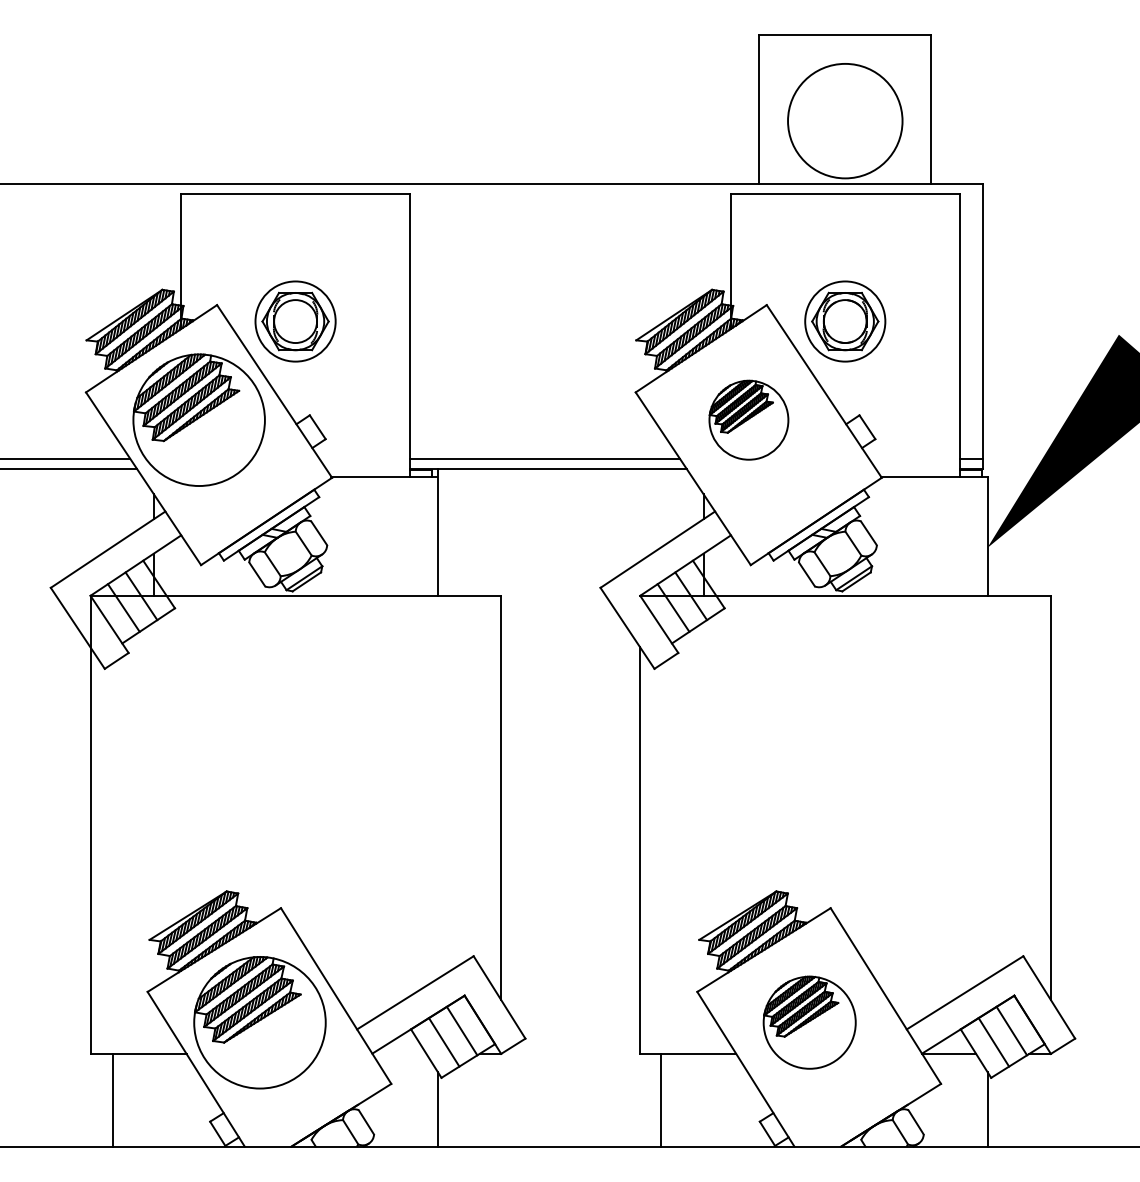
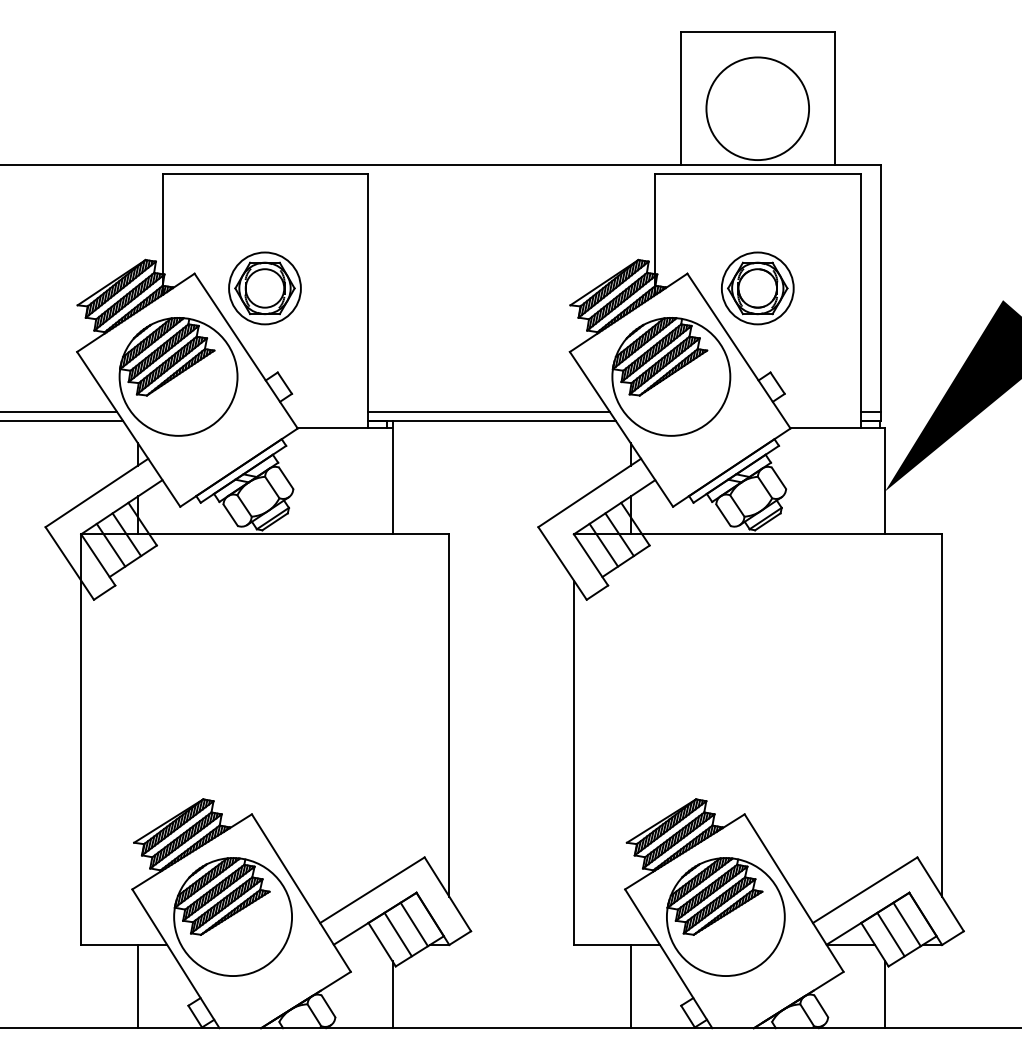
part: (749, 419) -> (671, 376), size x1.67
part: (809, 1022) -> (725, 916), size x1.43
line: (112, 1100) -> (137, 986), moved
line: (660, 1100) -> (630, 986), moved

